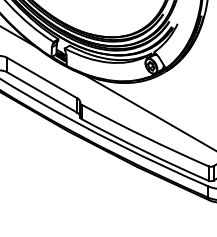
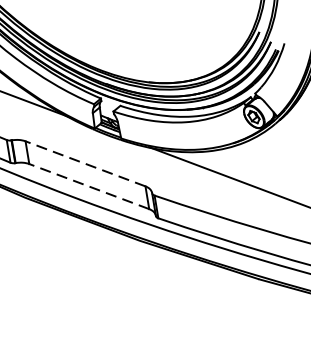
line: (41, 77) -> (84, 163), solid -> dashed
line: (41, 92) -> (88, 186), solid -> dashed

